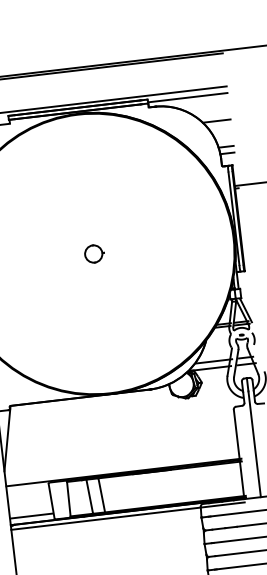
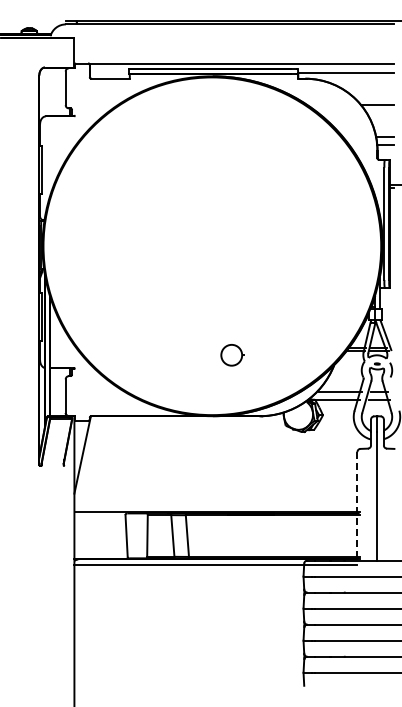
part: (94, 254) -> (232, 355), moved
line: (239, 454) -> (357, 506), solid -> dashed
line: (31, 515) -> (100, 550), removed

